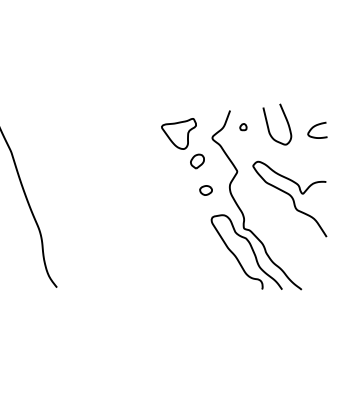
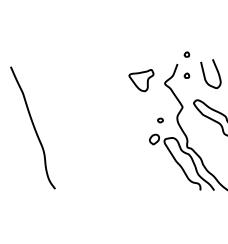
part: (243, 97) -> (186, 54), added
part: (197, 161) -> (154, 139), moved
part: (205, 190) -> (160, 120), size x0.6

